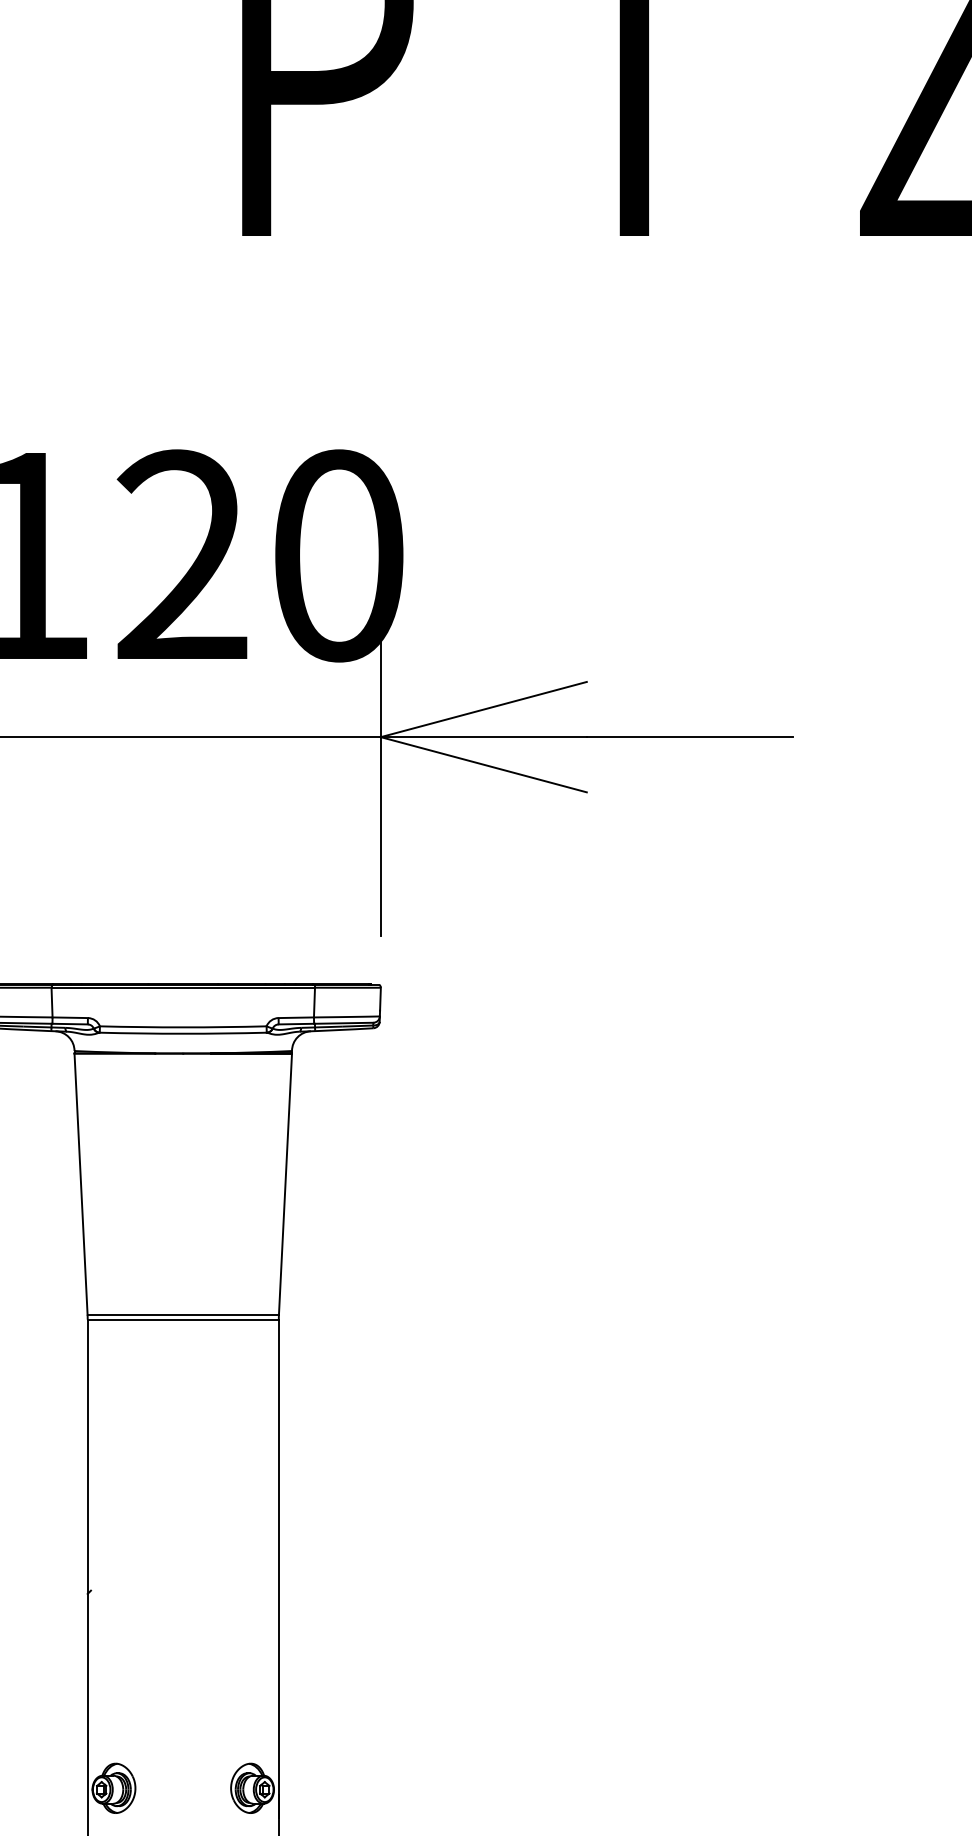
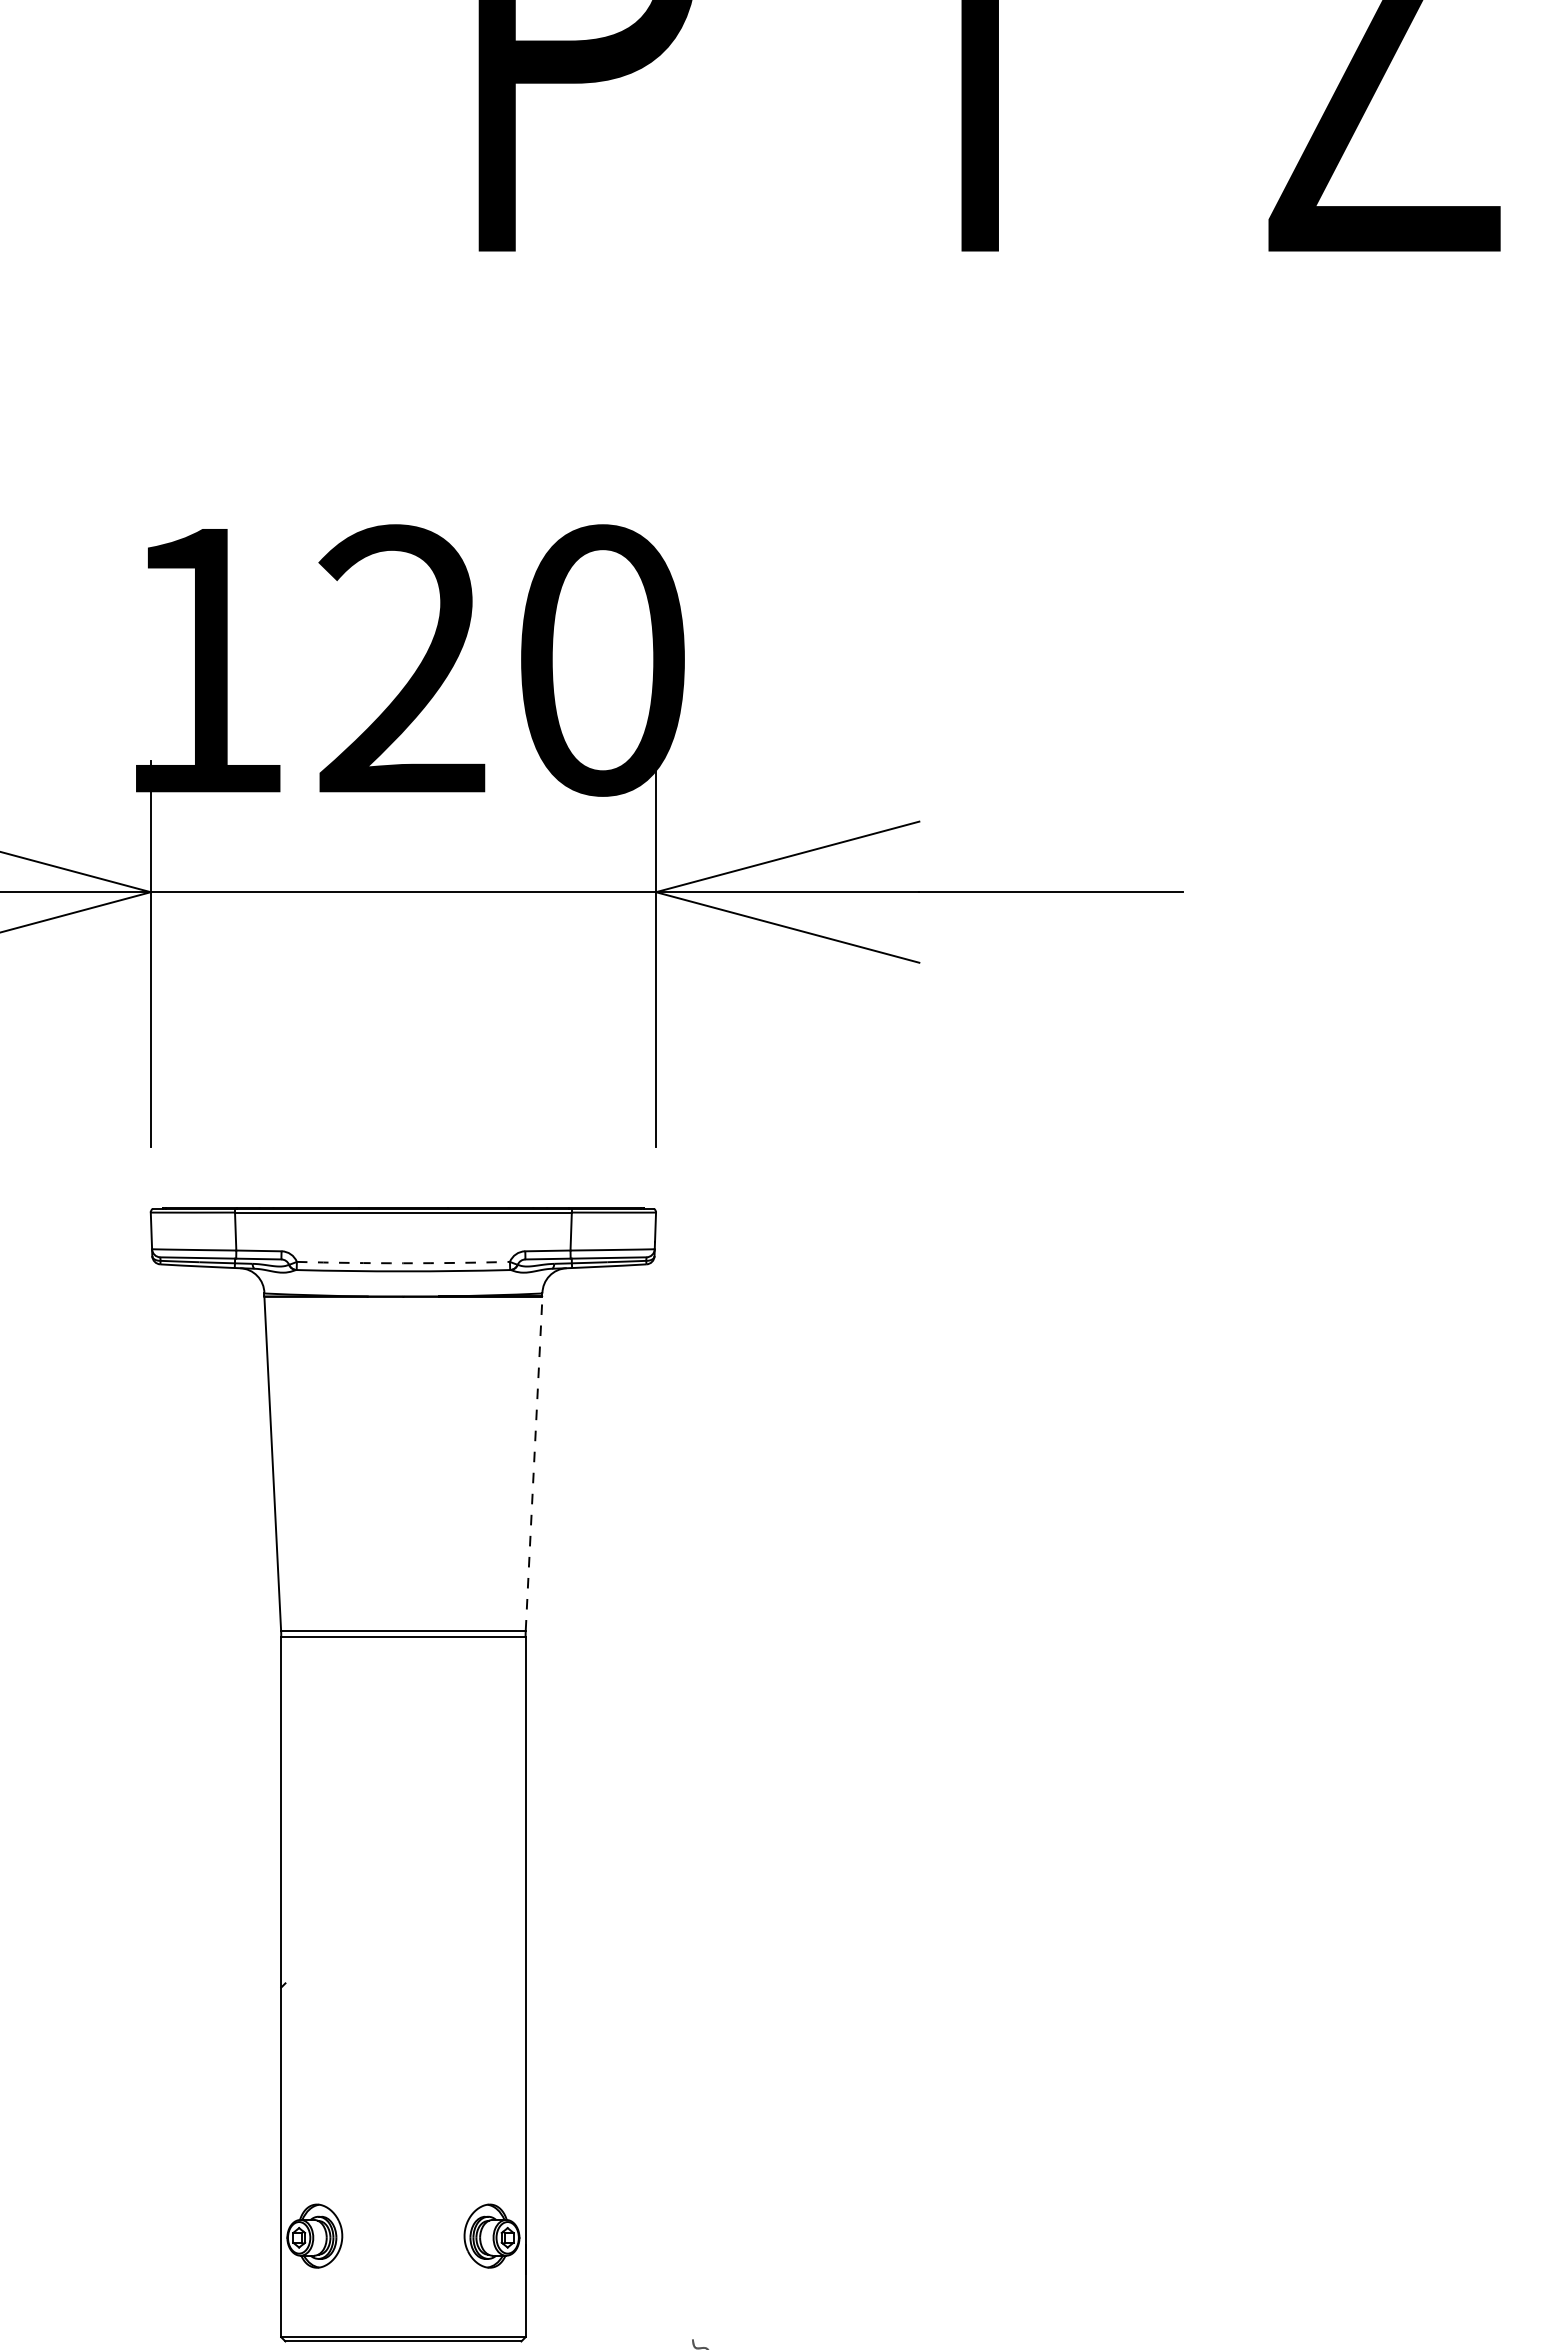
arc: (183, 1027) -> (403, 1263), solid -> dashed
line: (285, 1184) -> (534, 1463), solid -> dashed

